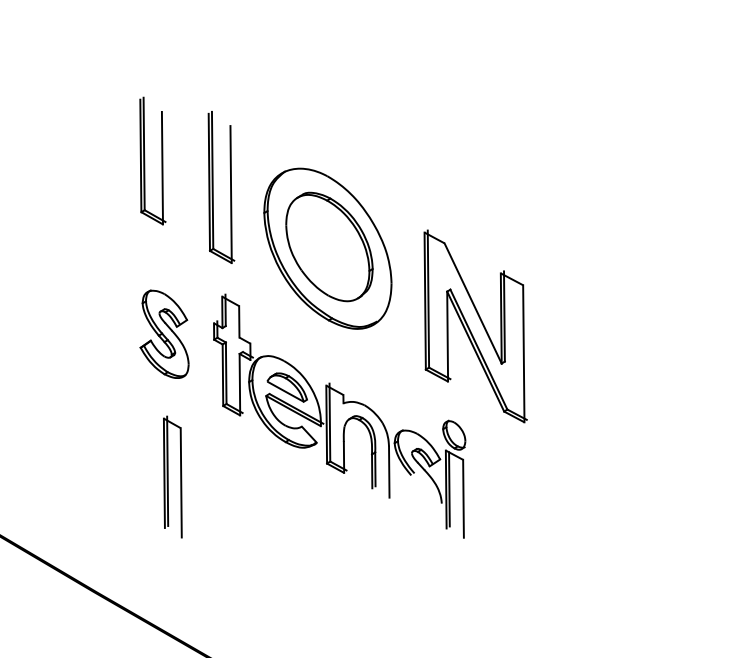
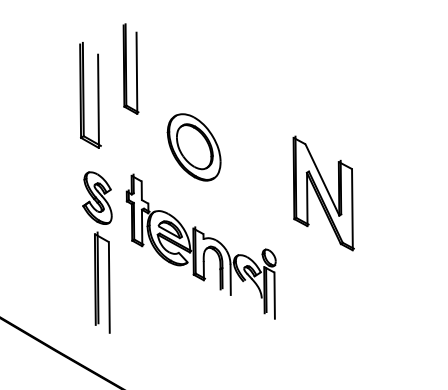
part: (152, 161) -> (90, 95), size x1.4
part: (220, 186) -> (130, 68), moved
part: (326, 248) -> (193, 147), size x0.7
part: (475, 326) -> (323, 193), moved
part: (173, 476) -> (102, 282), size x1.4

